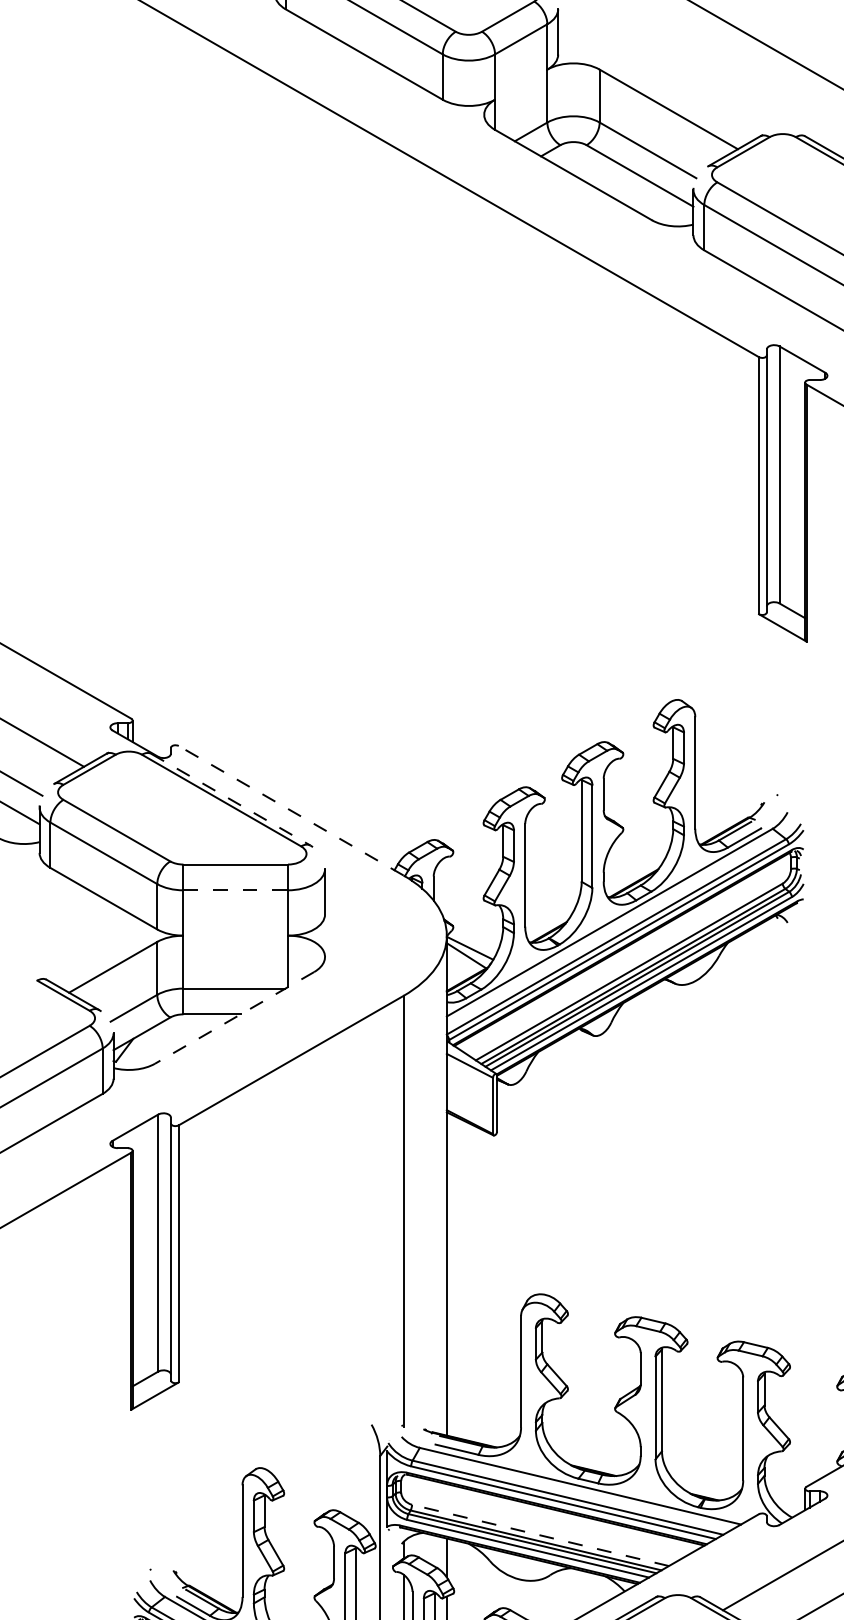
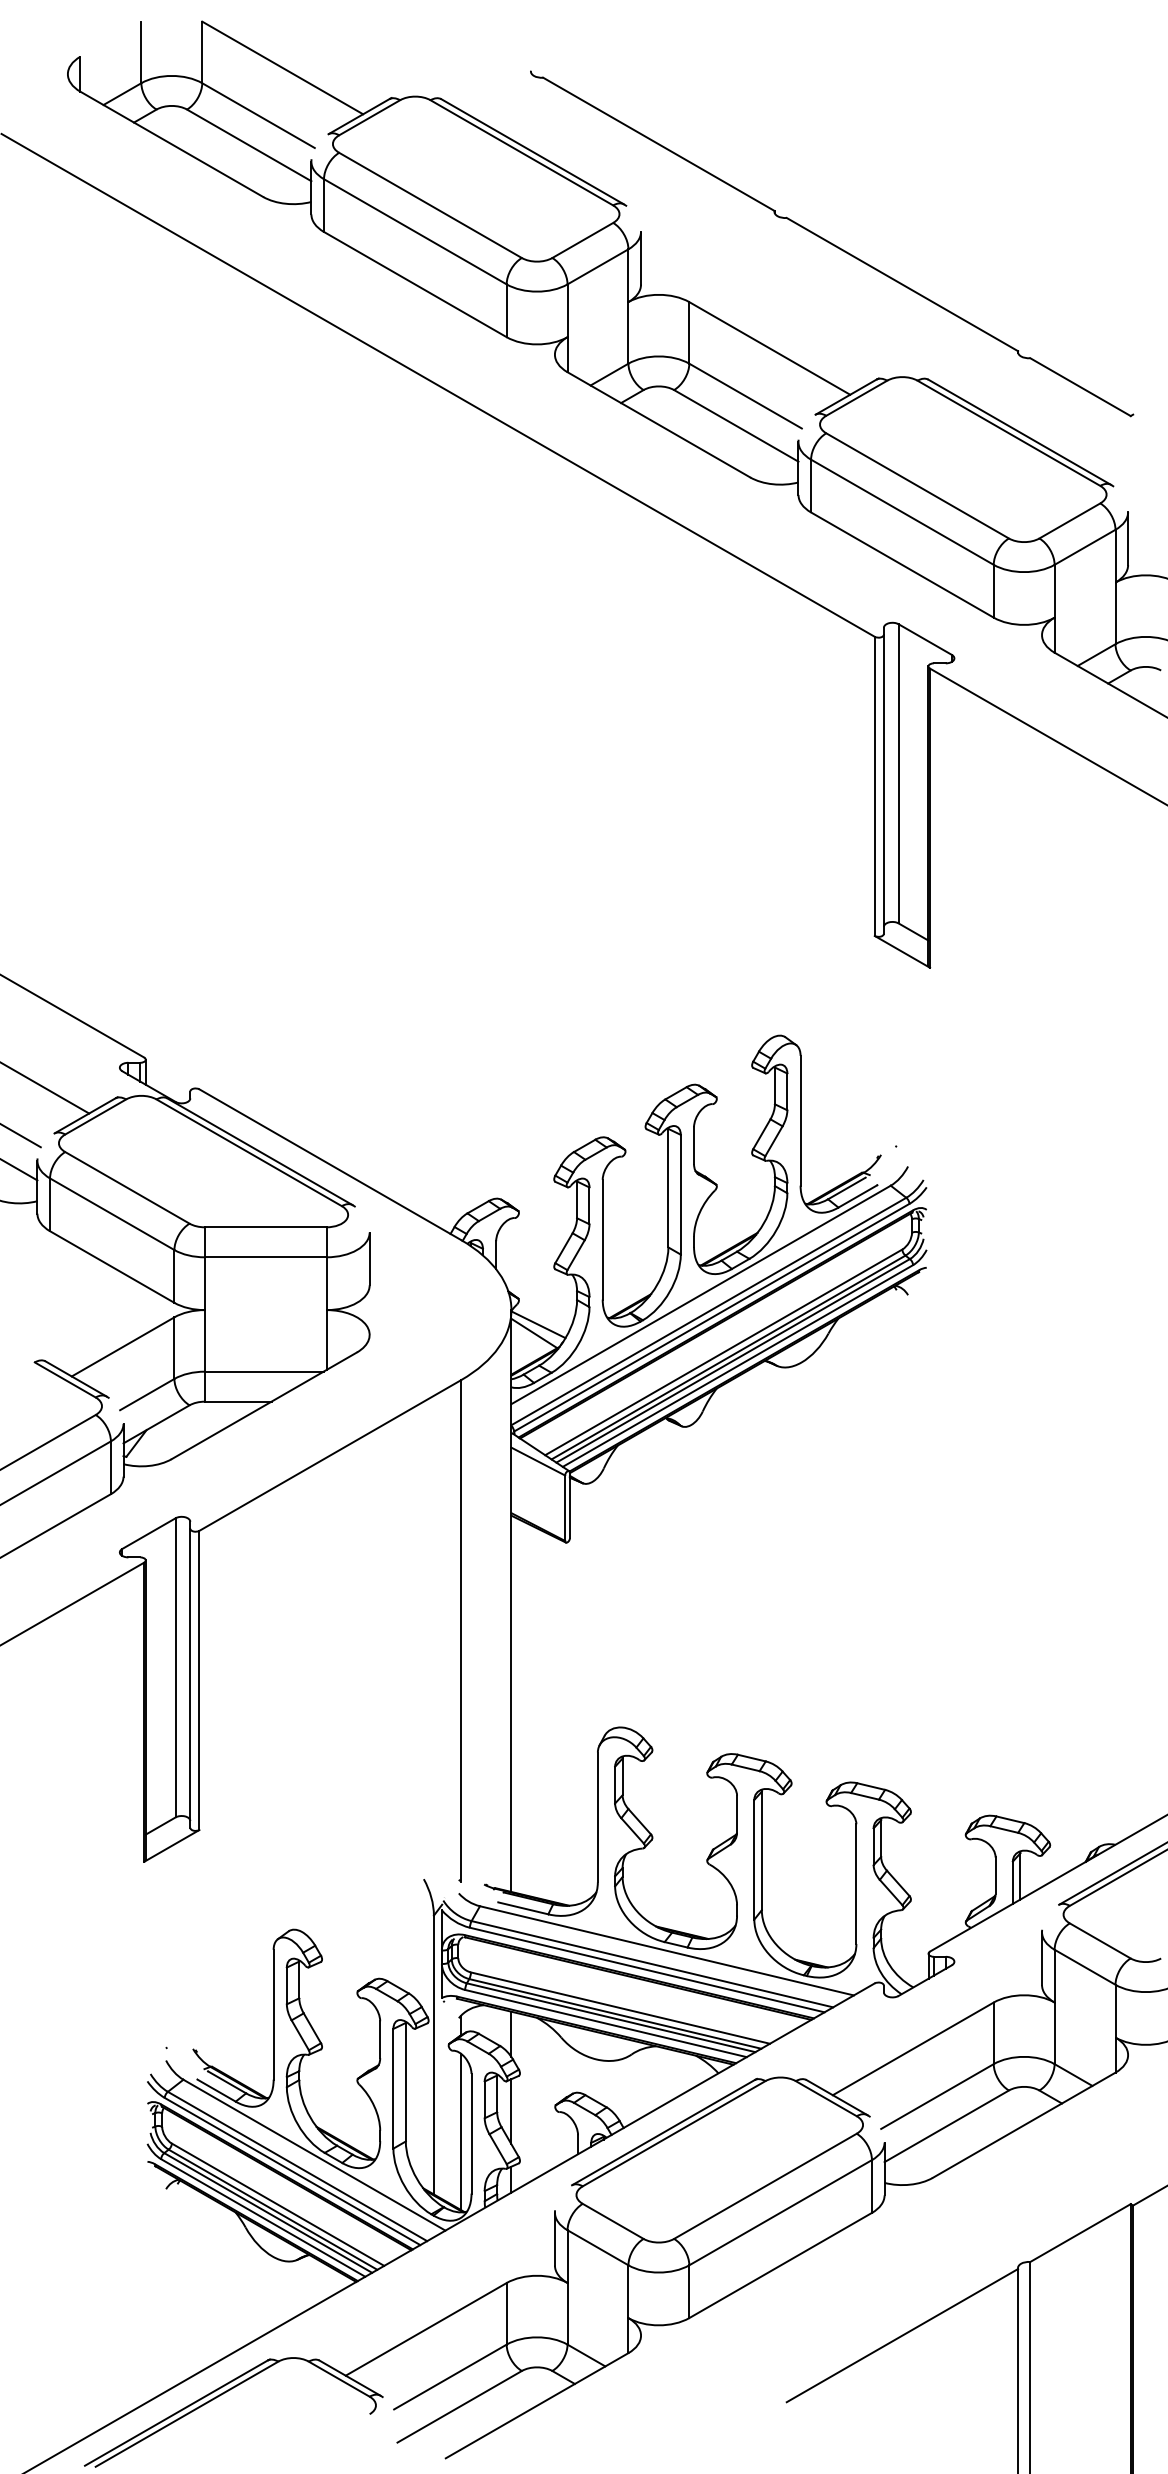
line: (230, 799) -> (259, 1151), dashed -> solid
line: (291, 810) -> (330, 1164), dashed -> solid
line: (235, 890) -> (265, 1257), dashed -> solid
line: (234, 1017) -> (264, 1405), dashed -> solid
line: (540, 1535) -> (620, 2008), dashed -> solid

